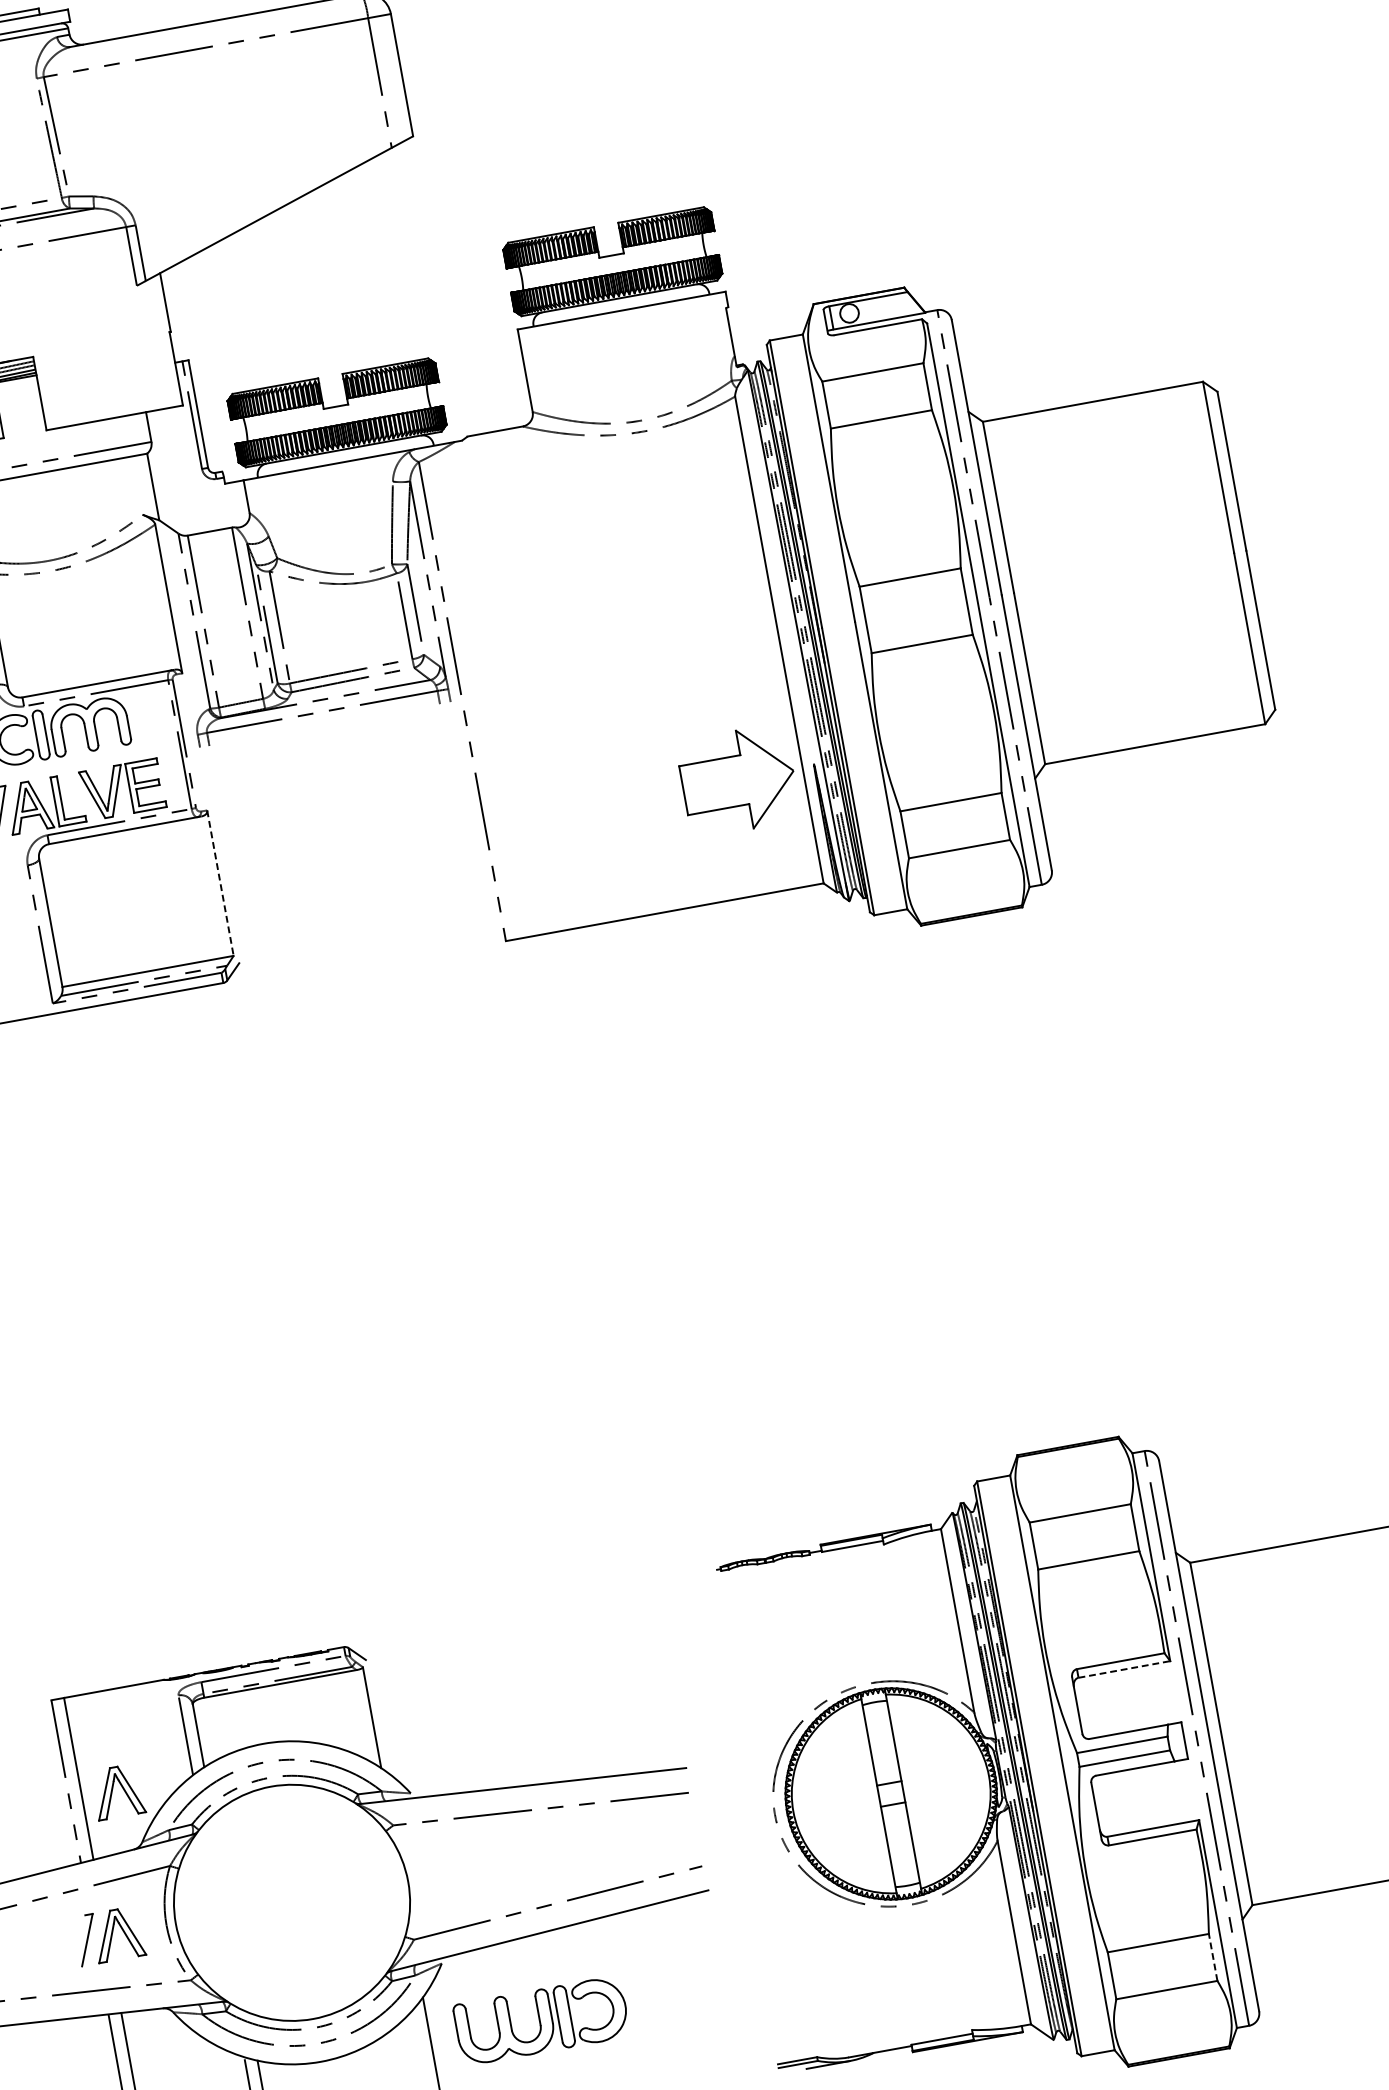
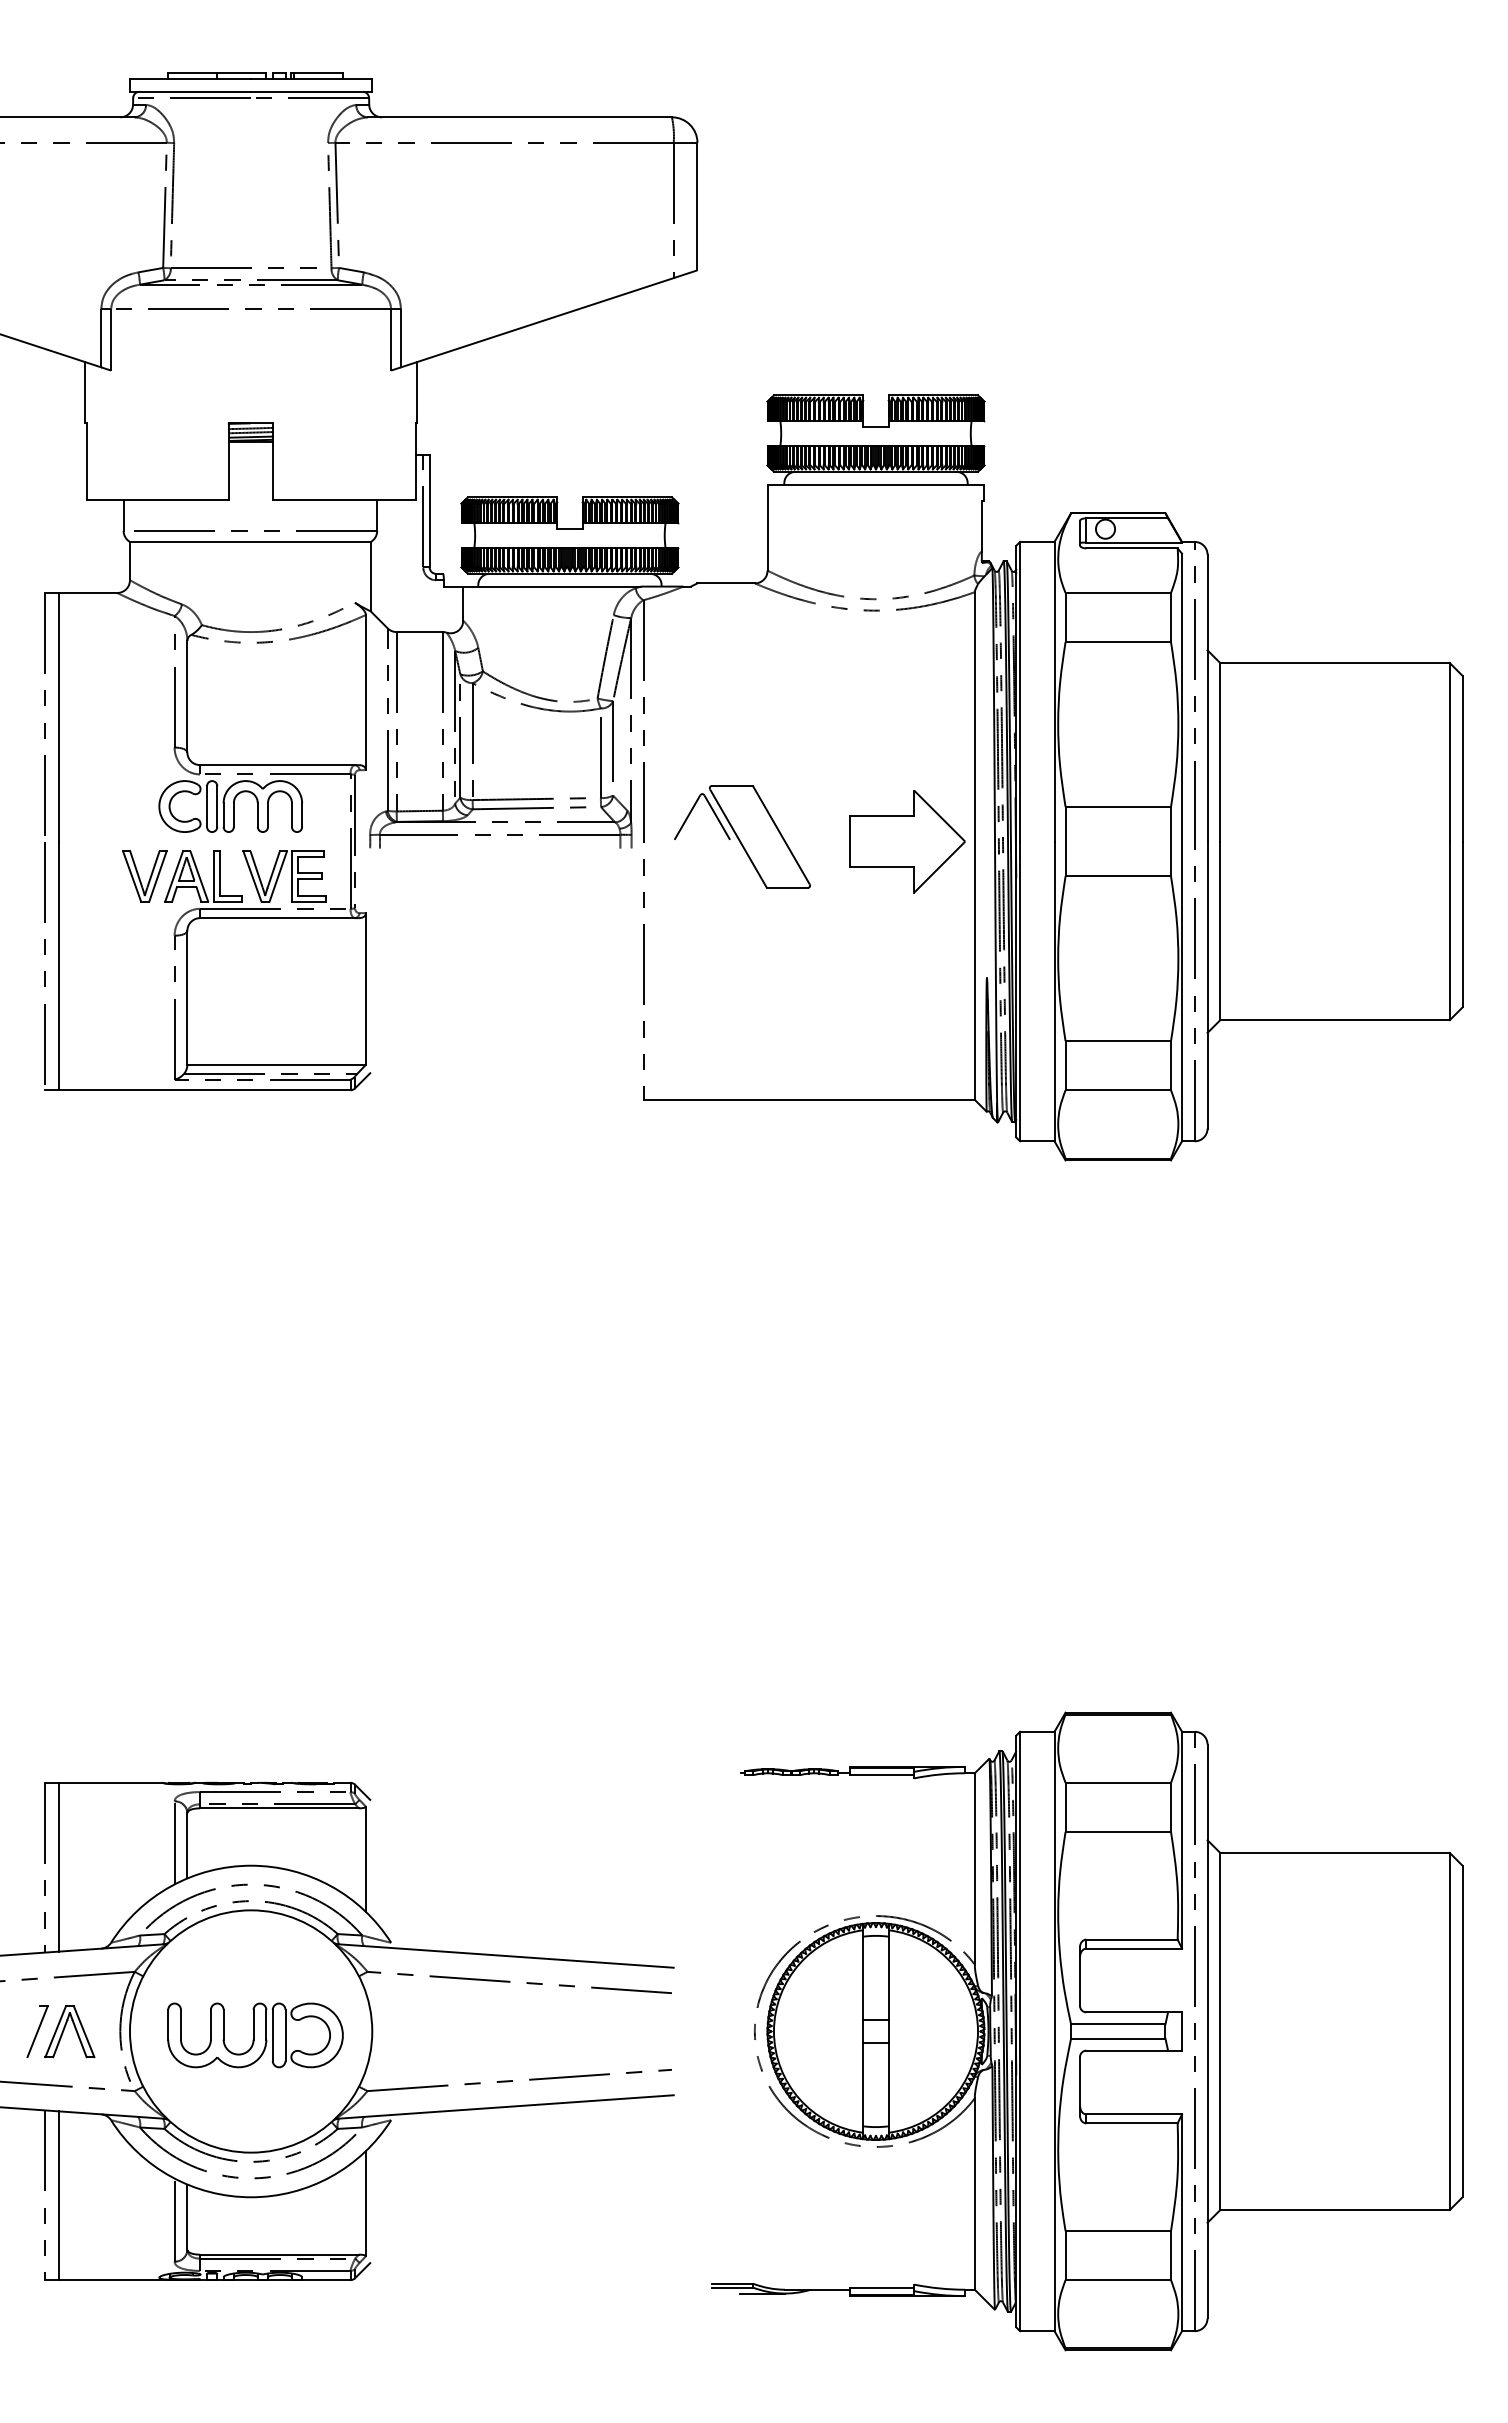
part: (554, 671) -> (742, 836), added
part: (738, 780) -> (907, 841), moved
line: (219, 882) -> (365, 988), dashed -> solid
line: (1124, 1669) -> (1134, 1948), dashed -> solid
part: (117, 1791) -> (95, 1887), removed
line: (1213, 1957) -> (1171, 2255), dashed -> solid
part: (541, 2020) -> (255, 2035), moved

